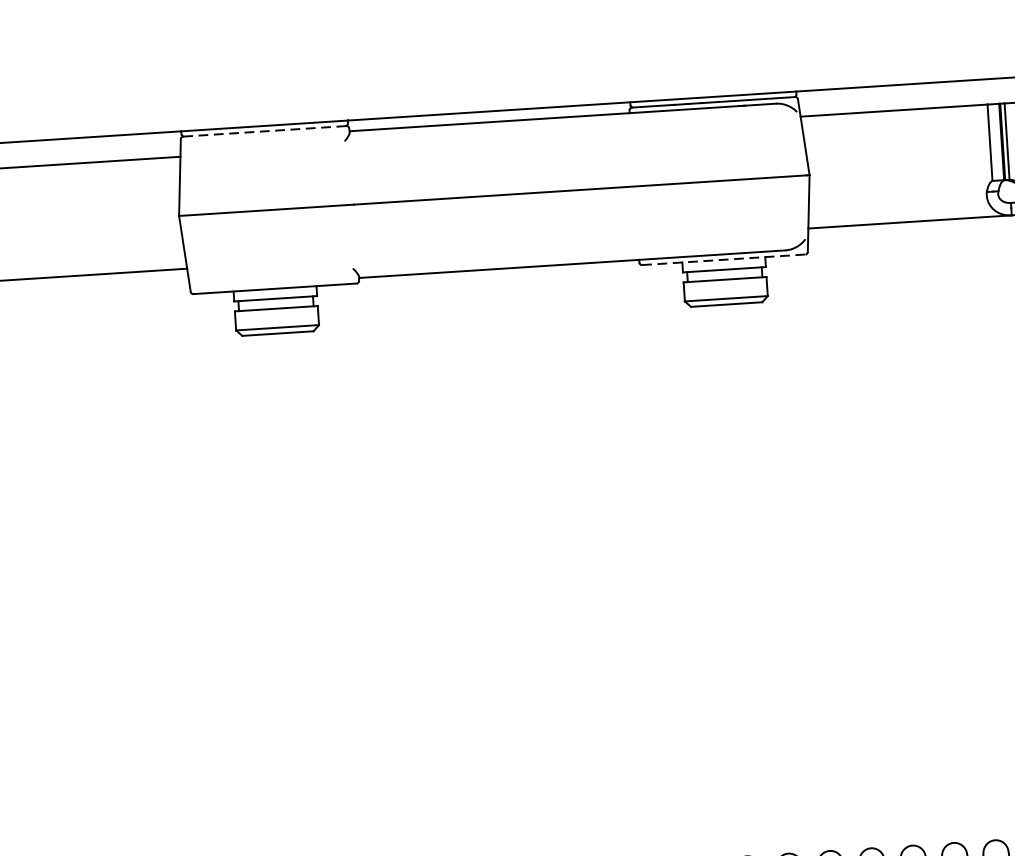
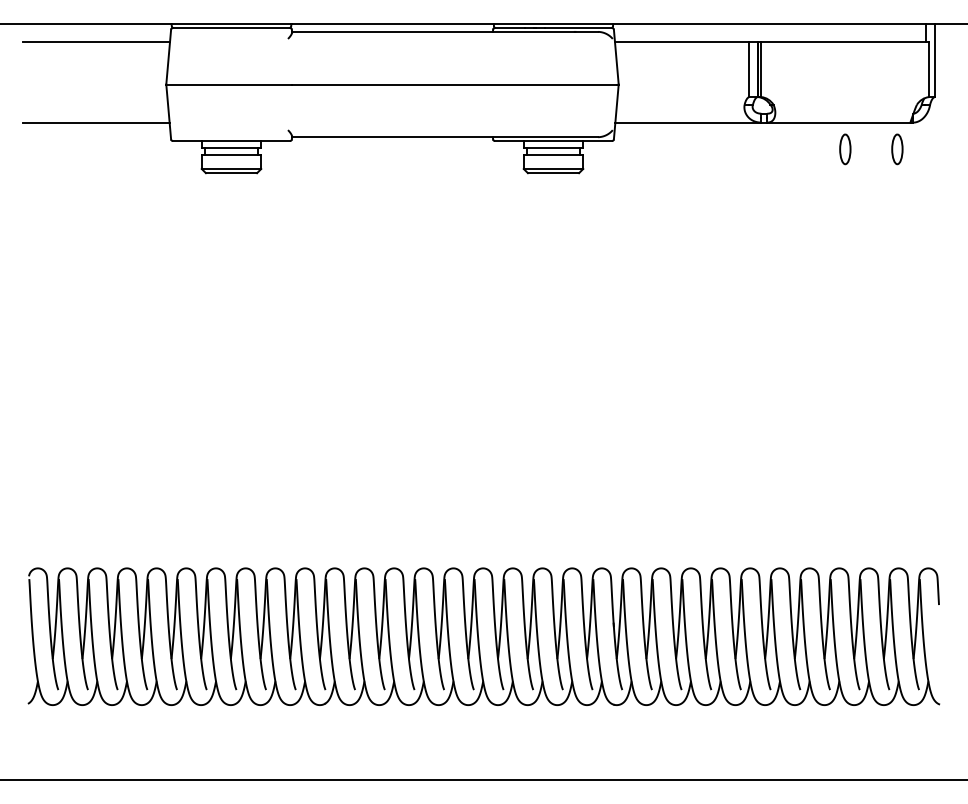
line: (264, 131) -> (231, 28), dashed -> solid
line: (723, 260) -> (553, 141), dashed -> solid

